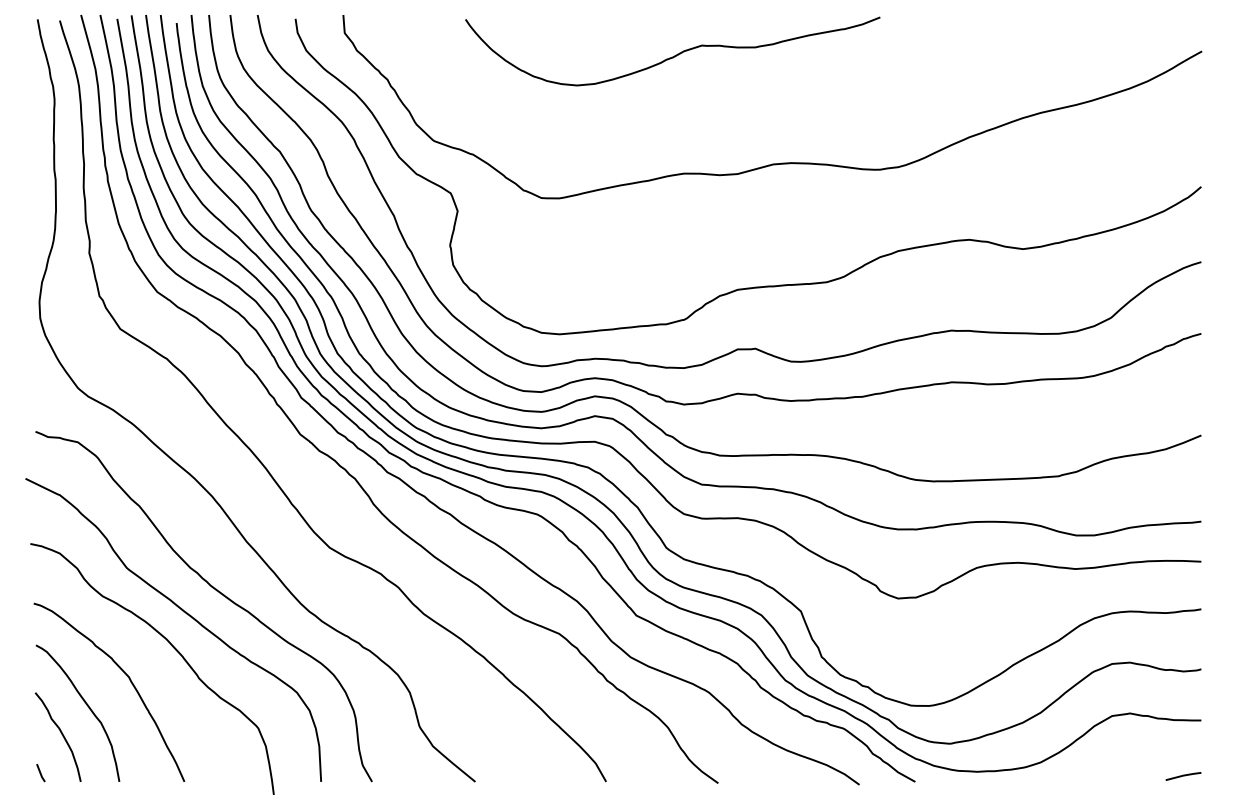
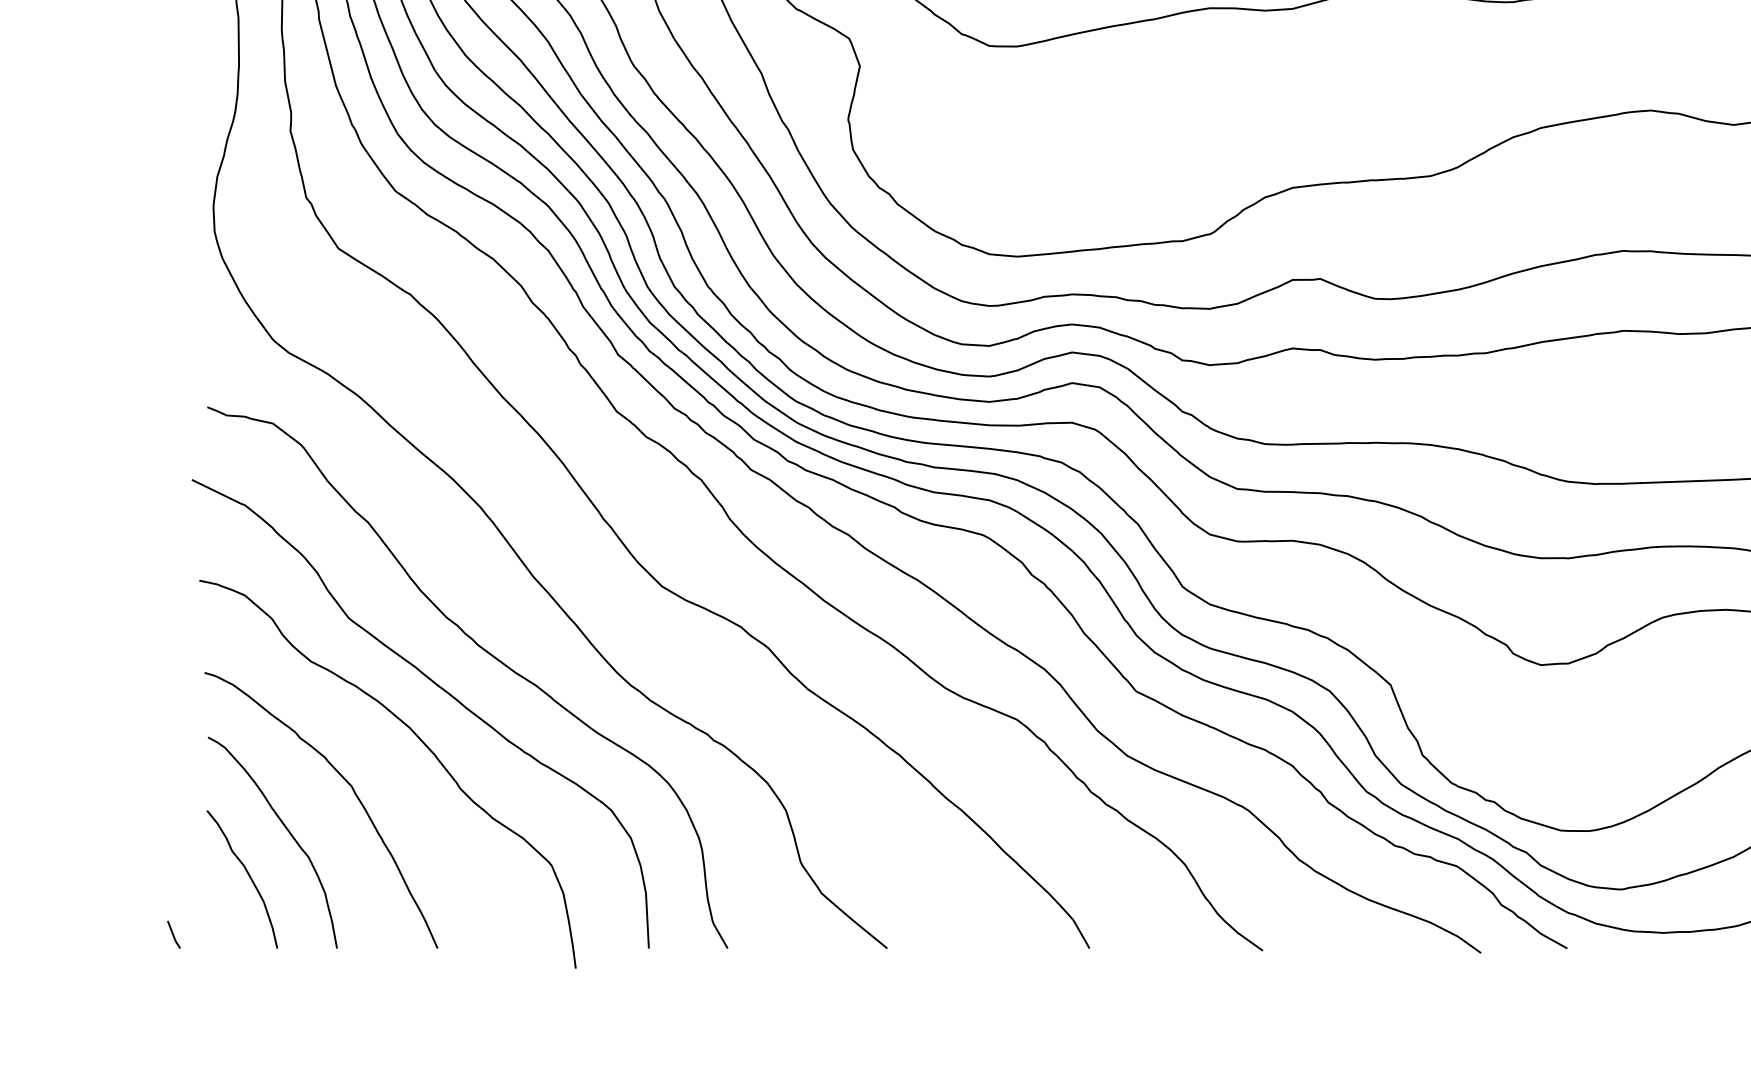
line: (40, 773) -> (173, 935), moved

